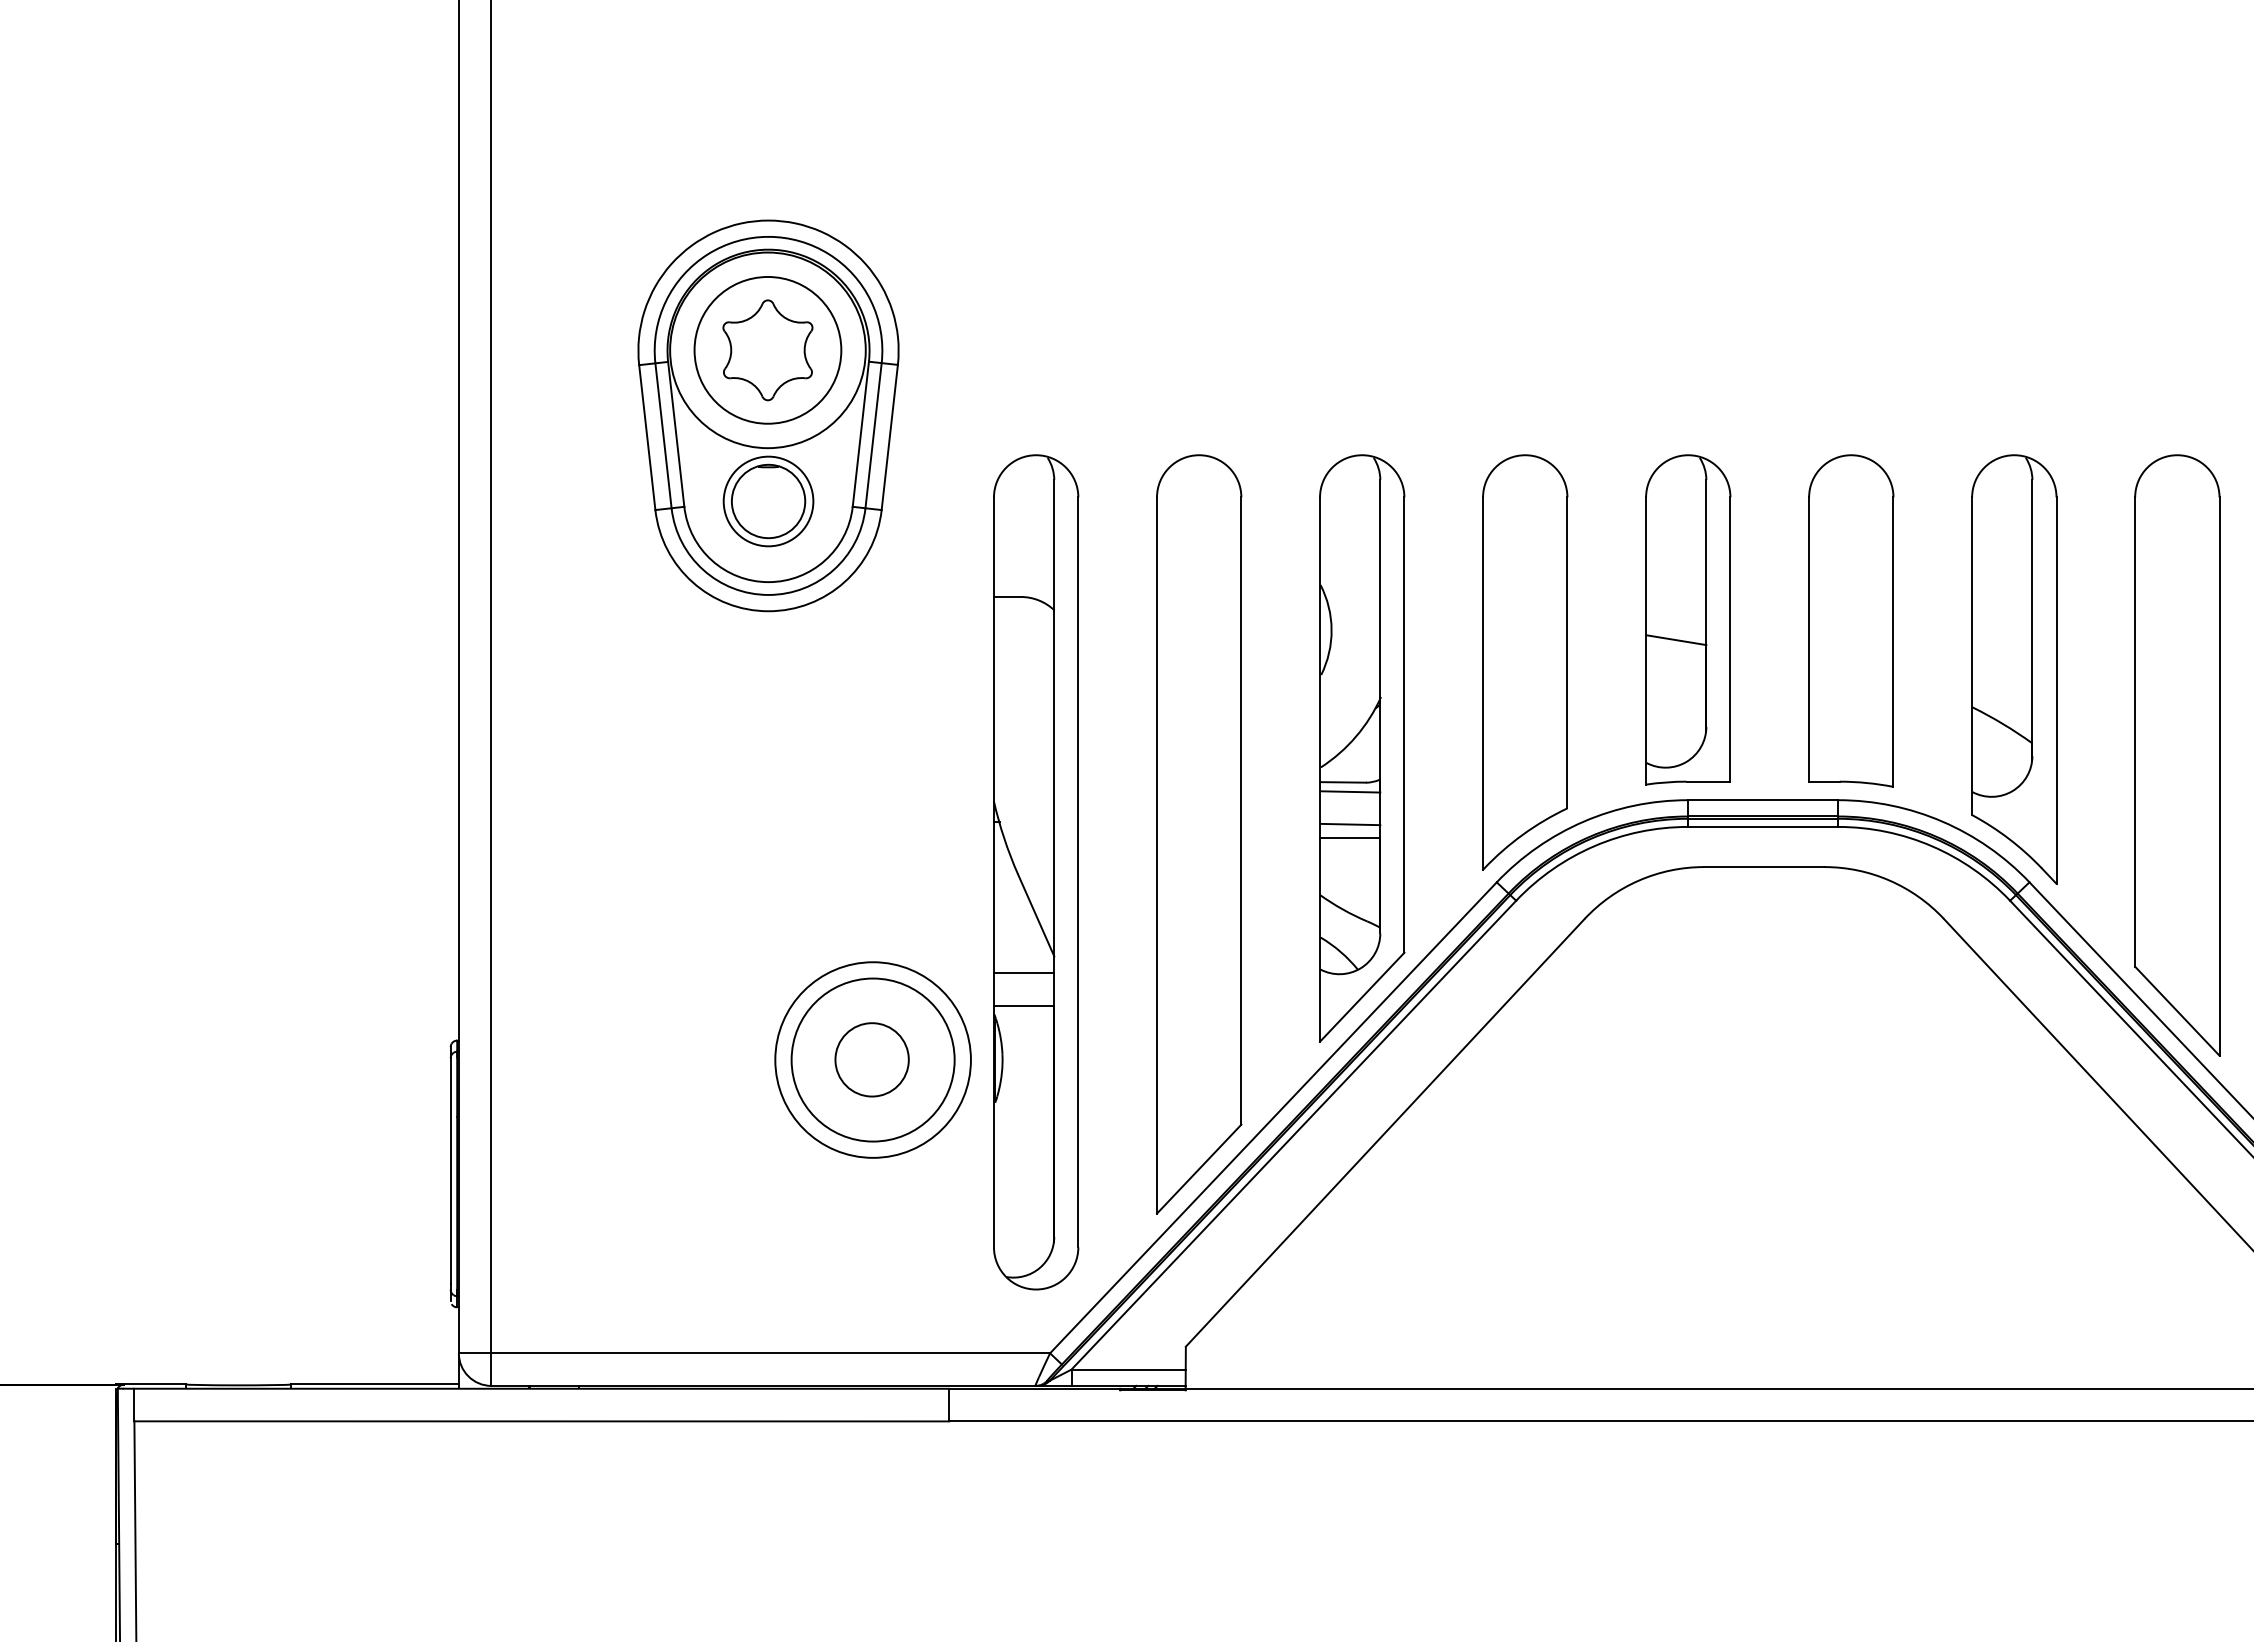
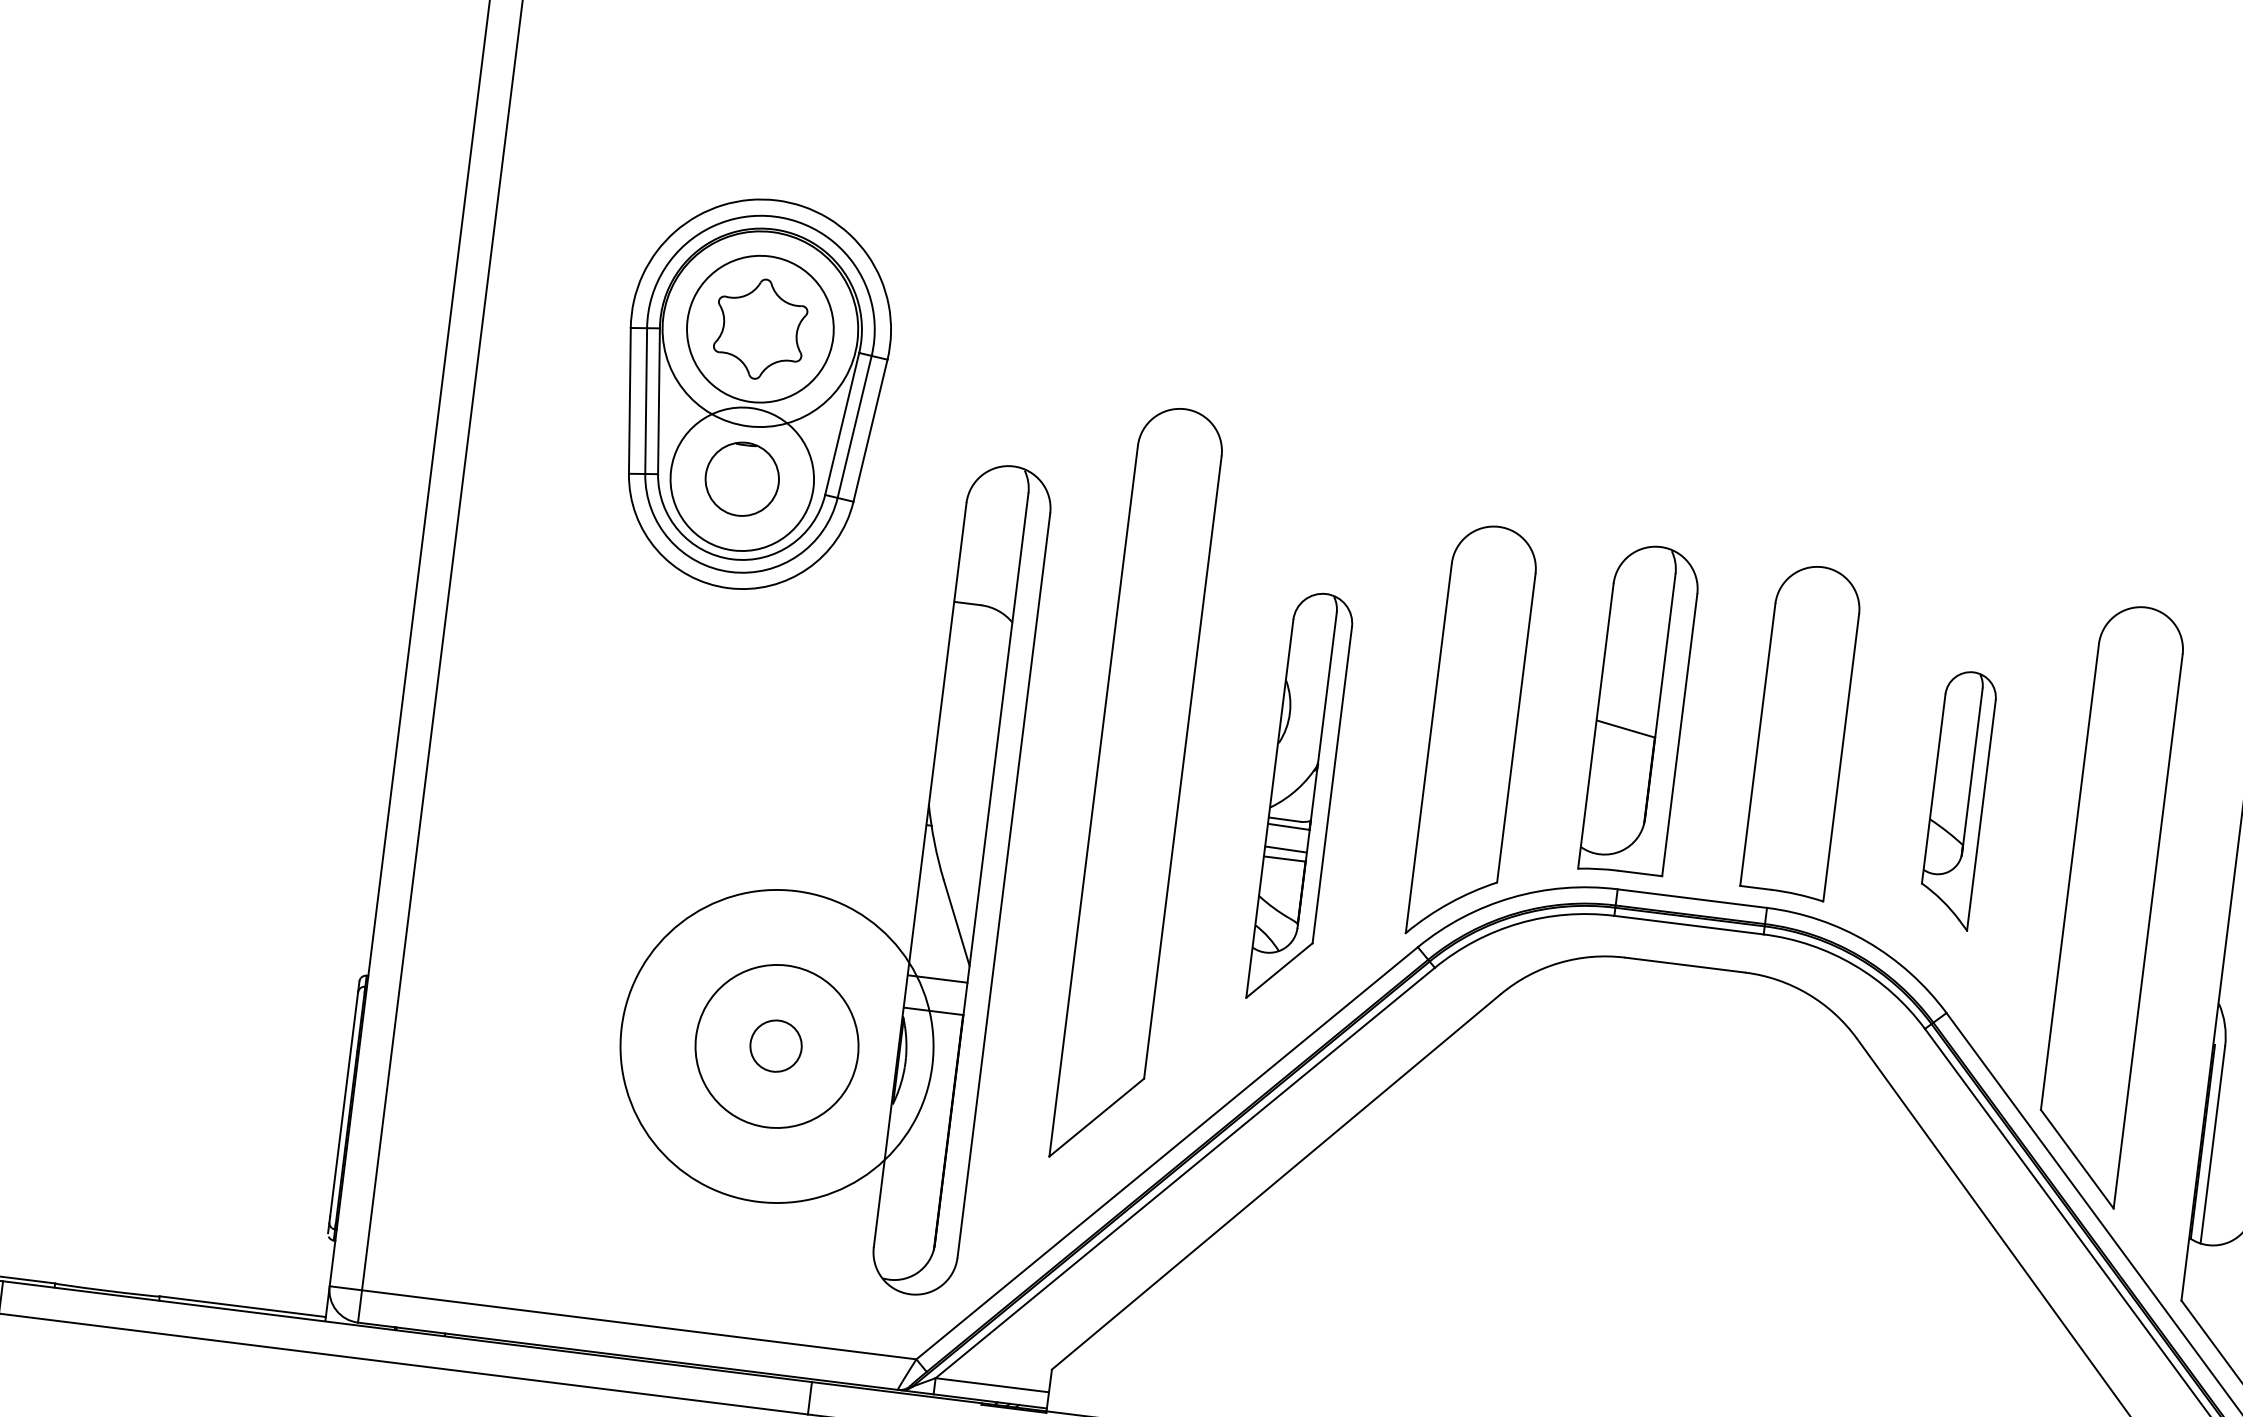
circle: (768, 501) -> (742, 479), size x1.6
part: (2014, 669) -> (1957, 799), size x0.6
part: (1362, 748) -> (1301, 797), size x0.7
part: (1199, 834) -> (1138, 785), moved
circle: (871, 1059) -> (775, 1045), size x0.7
circle: (872, 1059) -> (776, 1045), size x1.6

